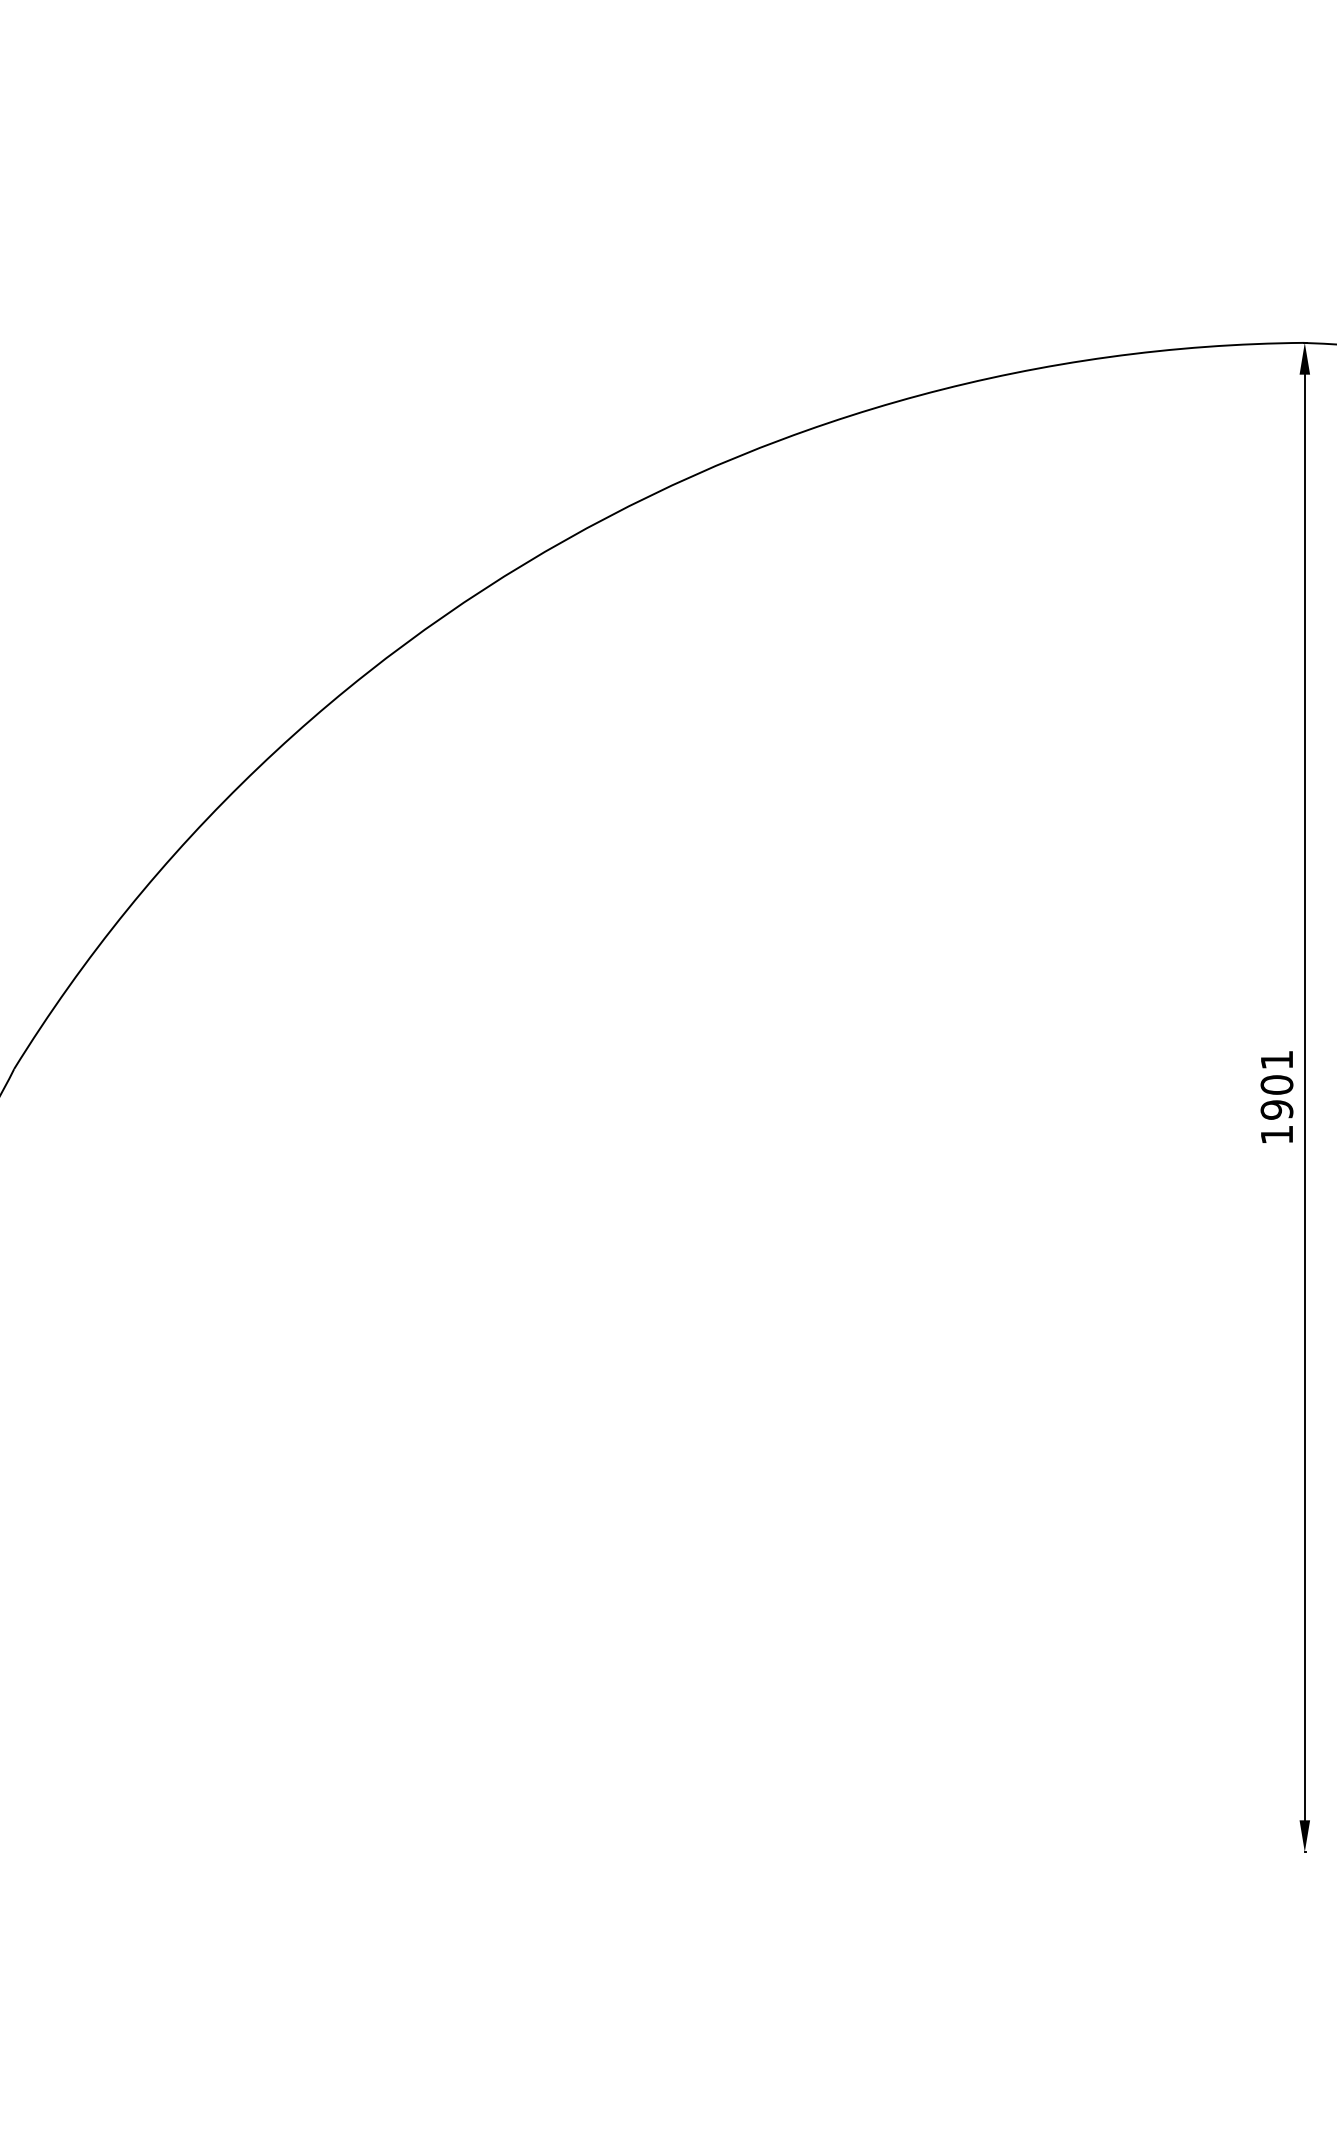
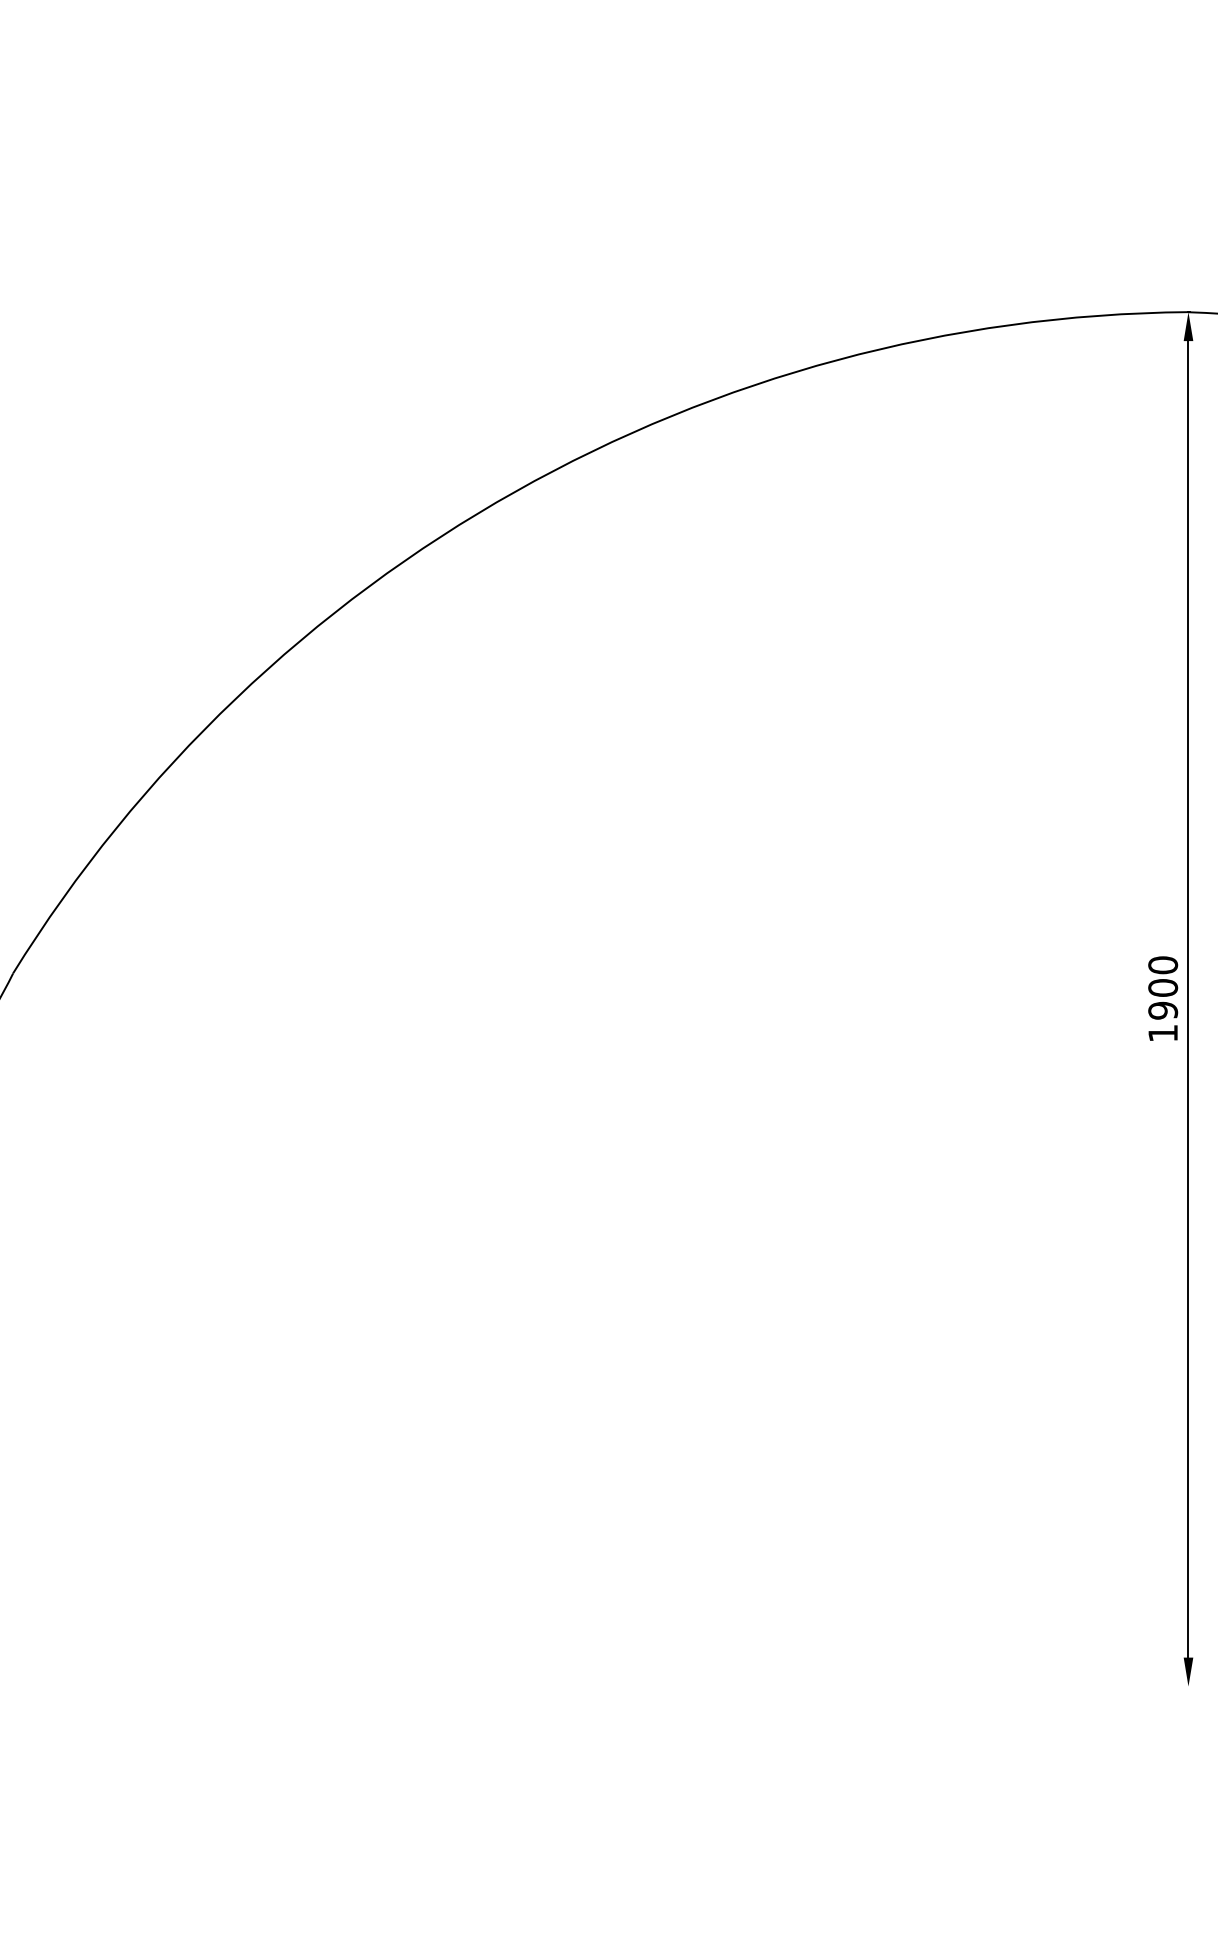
text: (1277, 1060) -> (1163, 965), 1901 -> 1900

